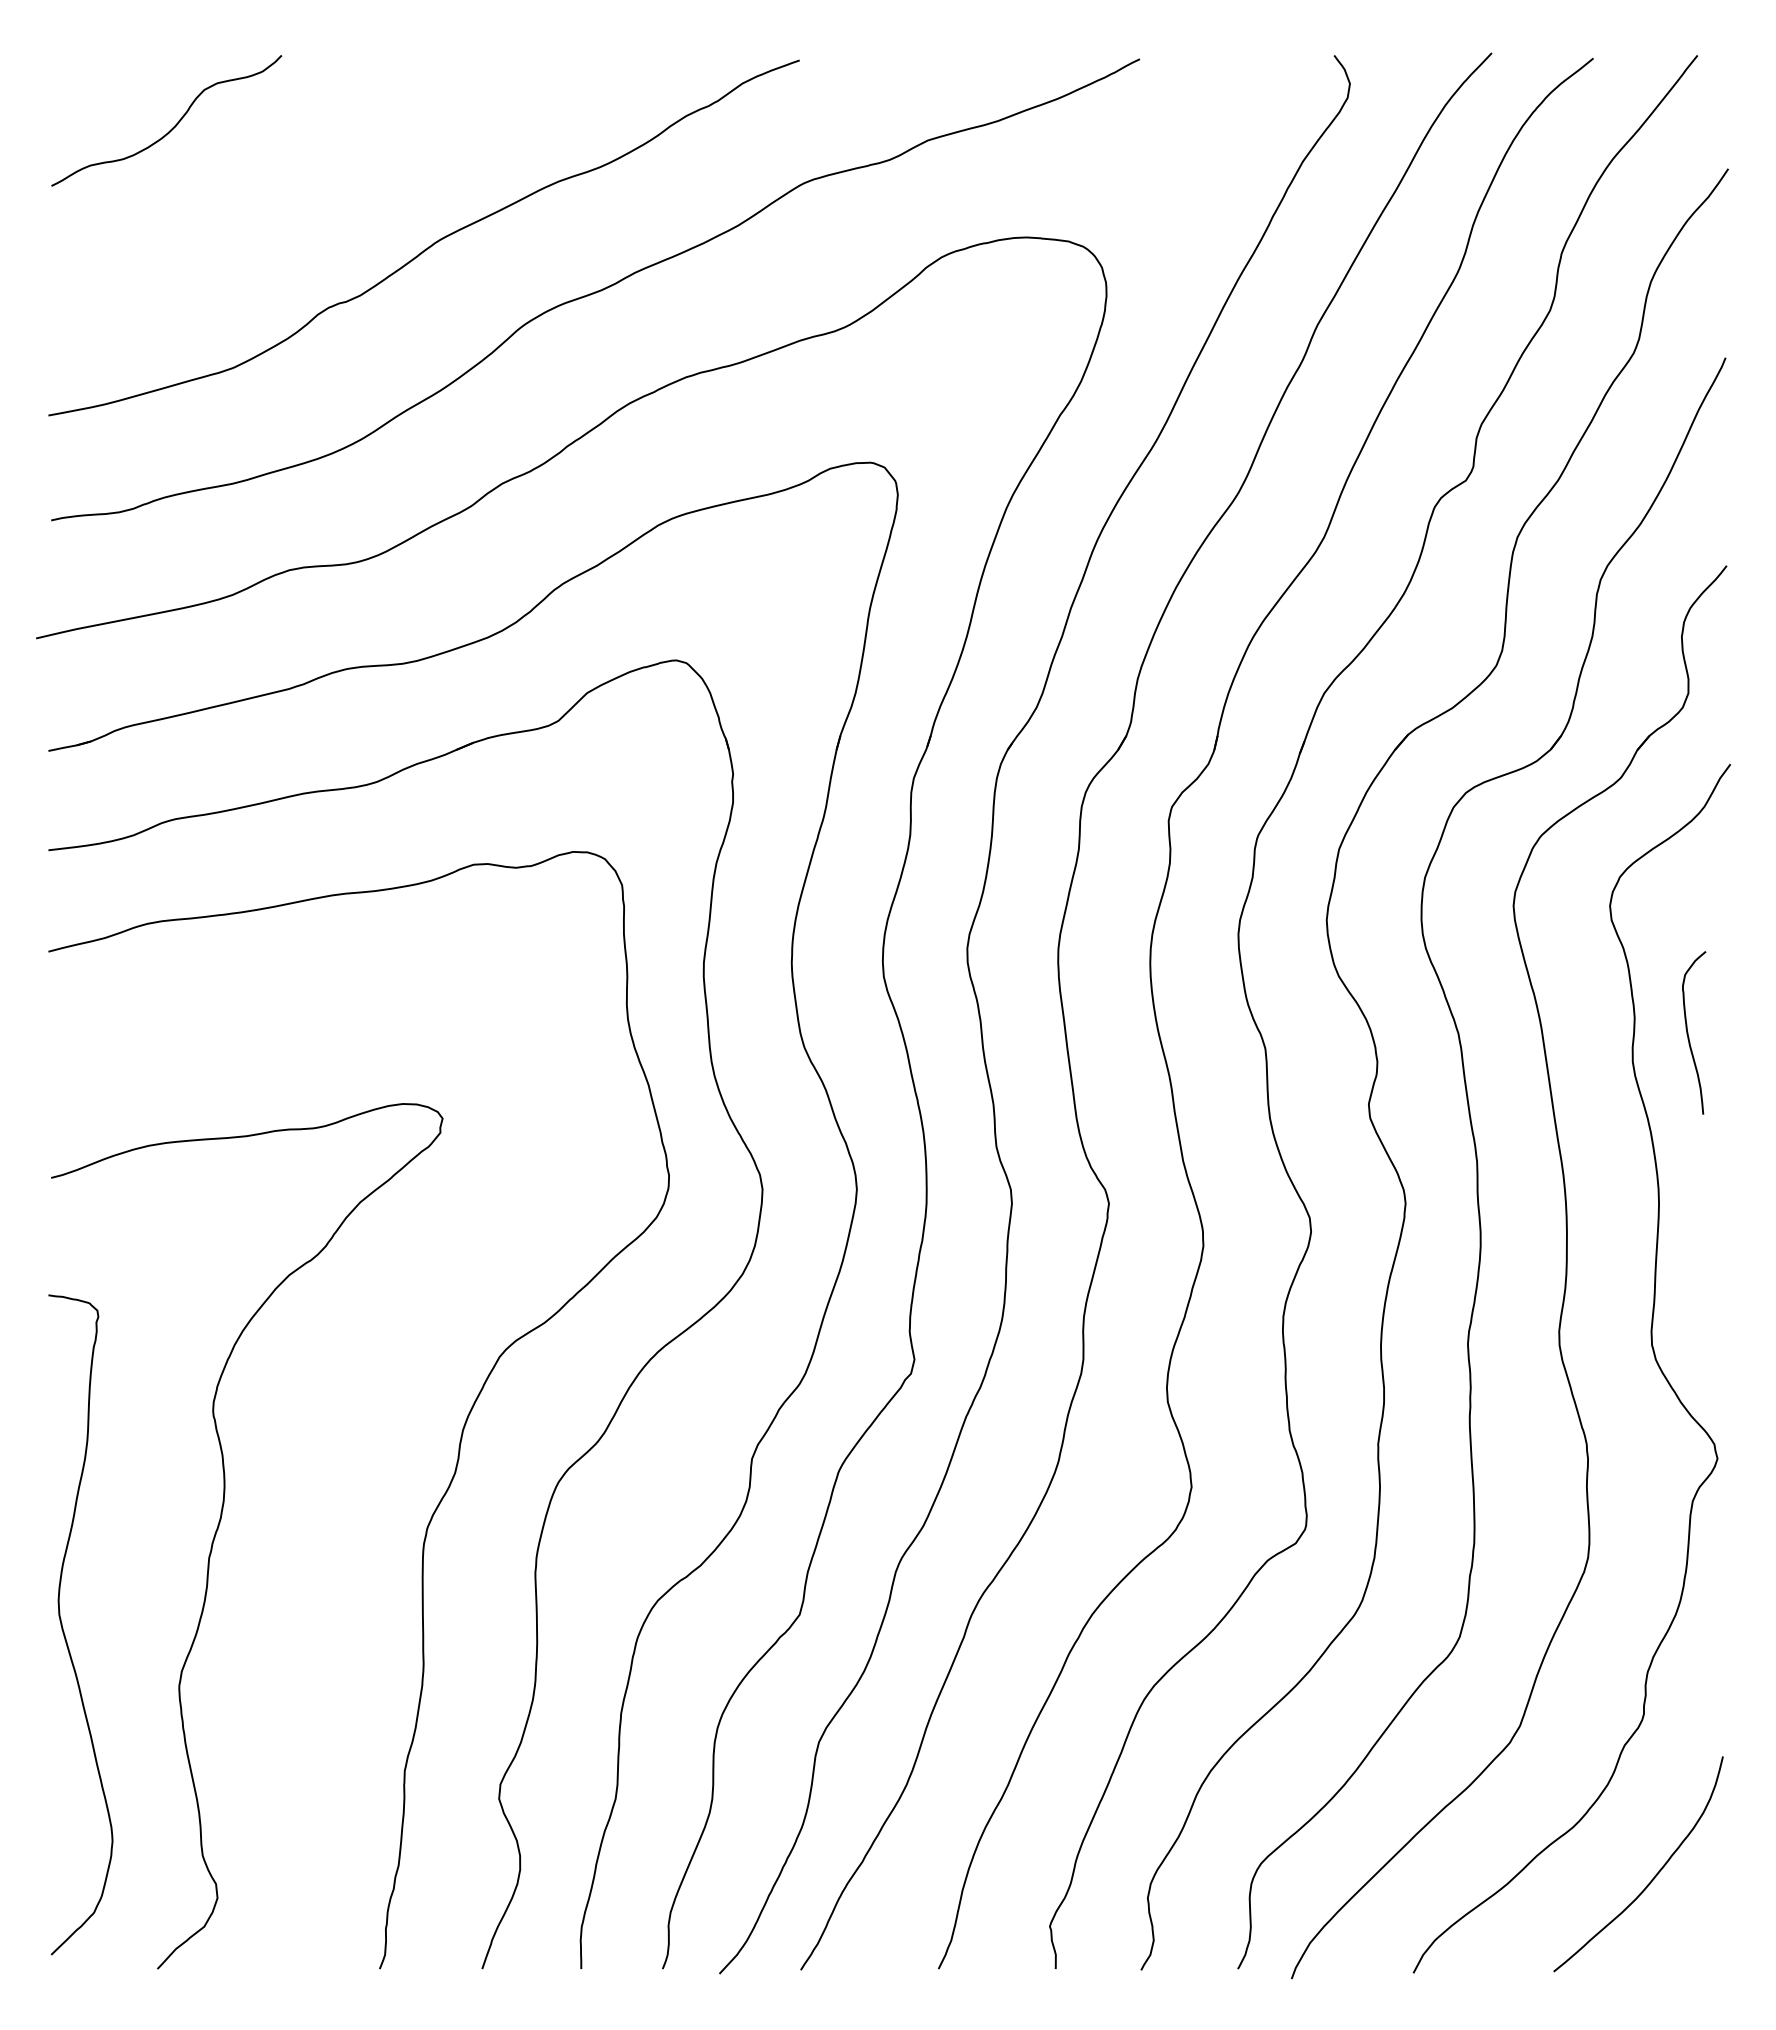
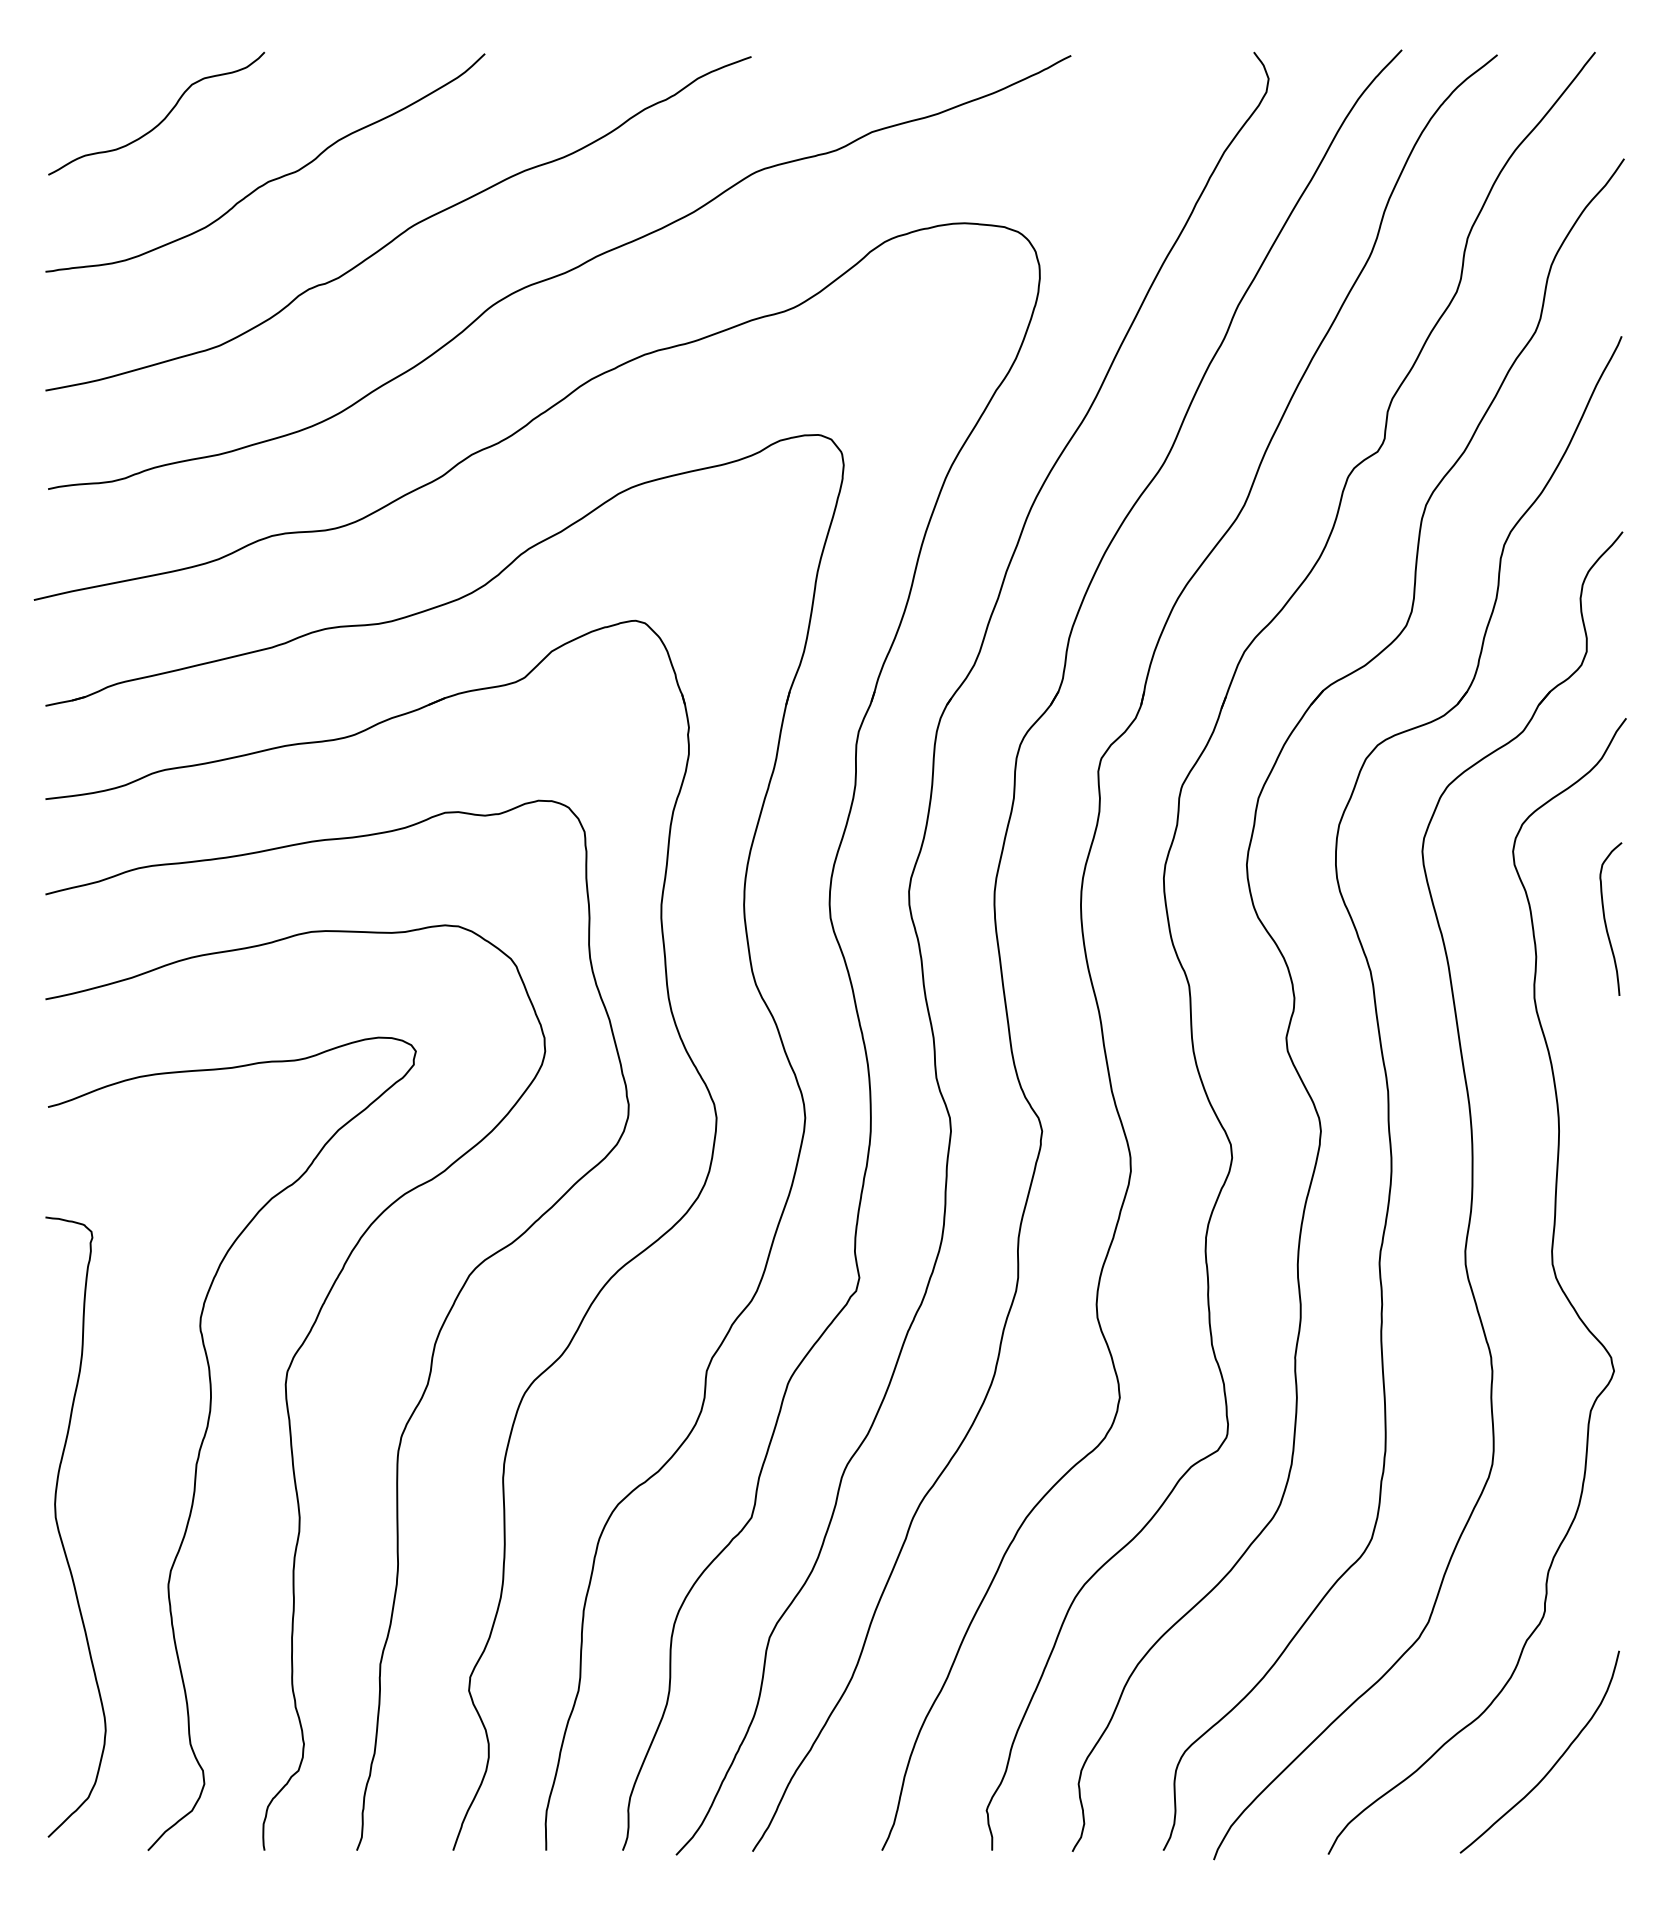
curve: (287, 191) -> (270, 180), added
curve: (1688, 1032) -> (1605, 918), moved
curve: (305, 1476) -> (287, 1387), added

